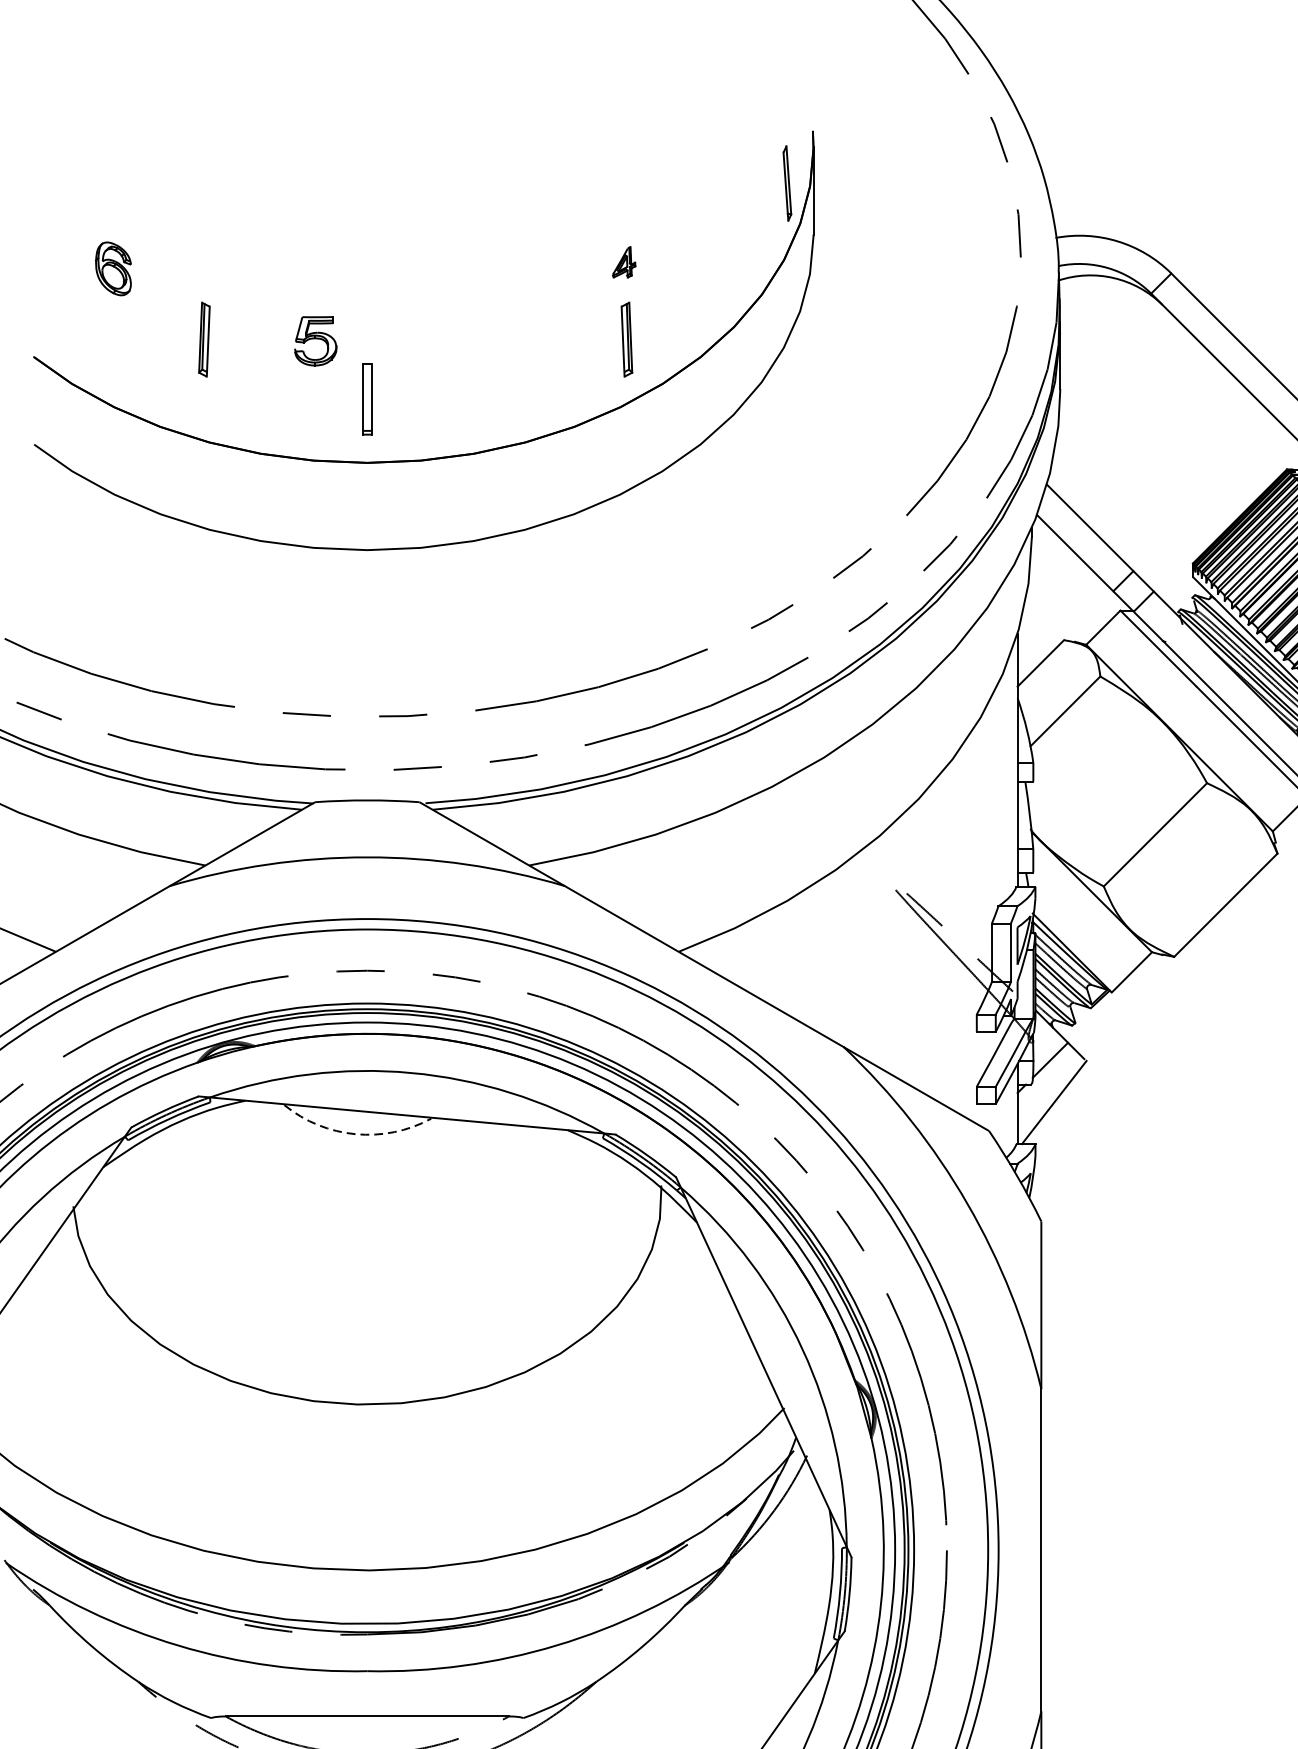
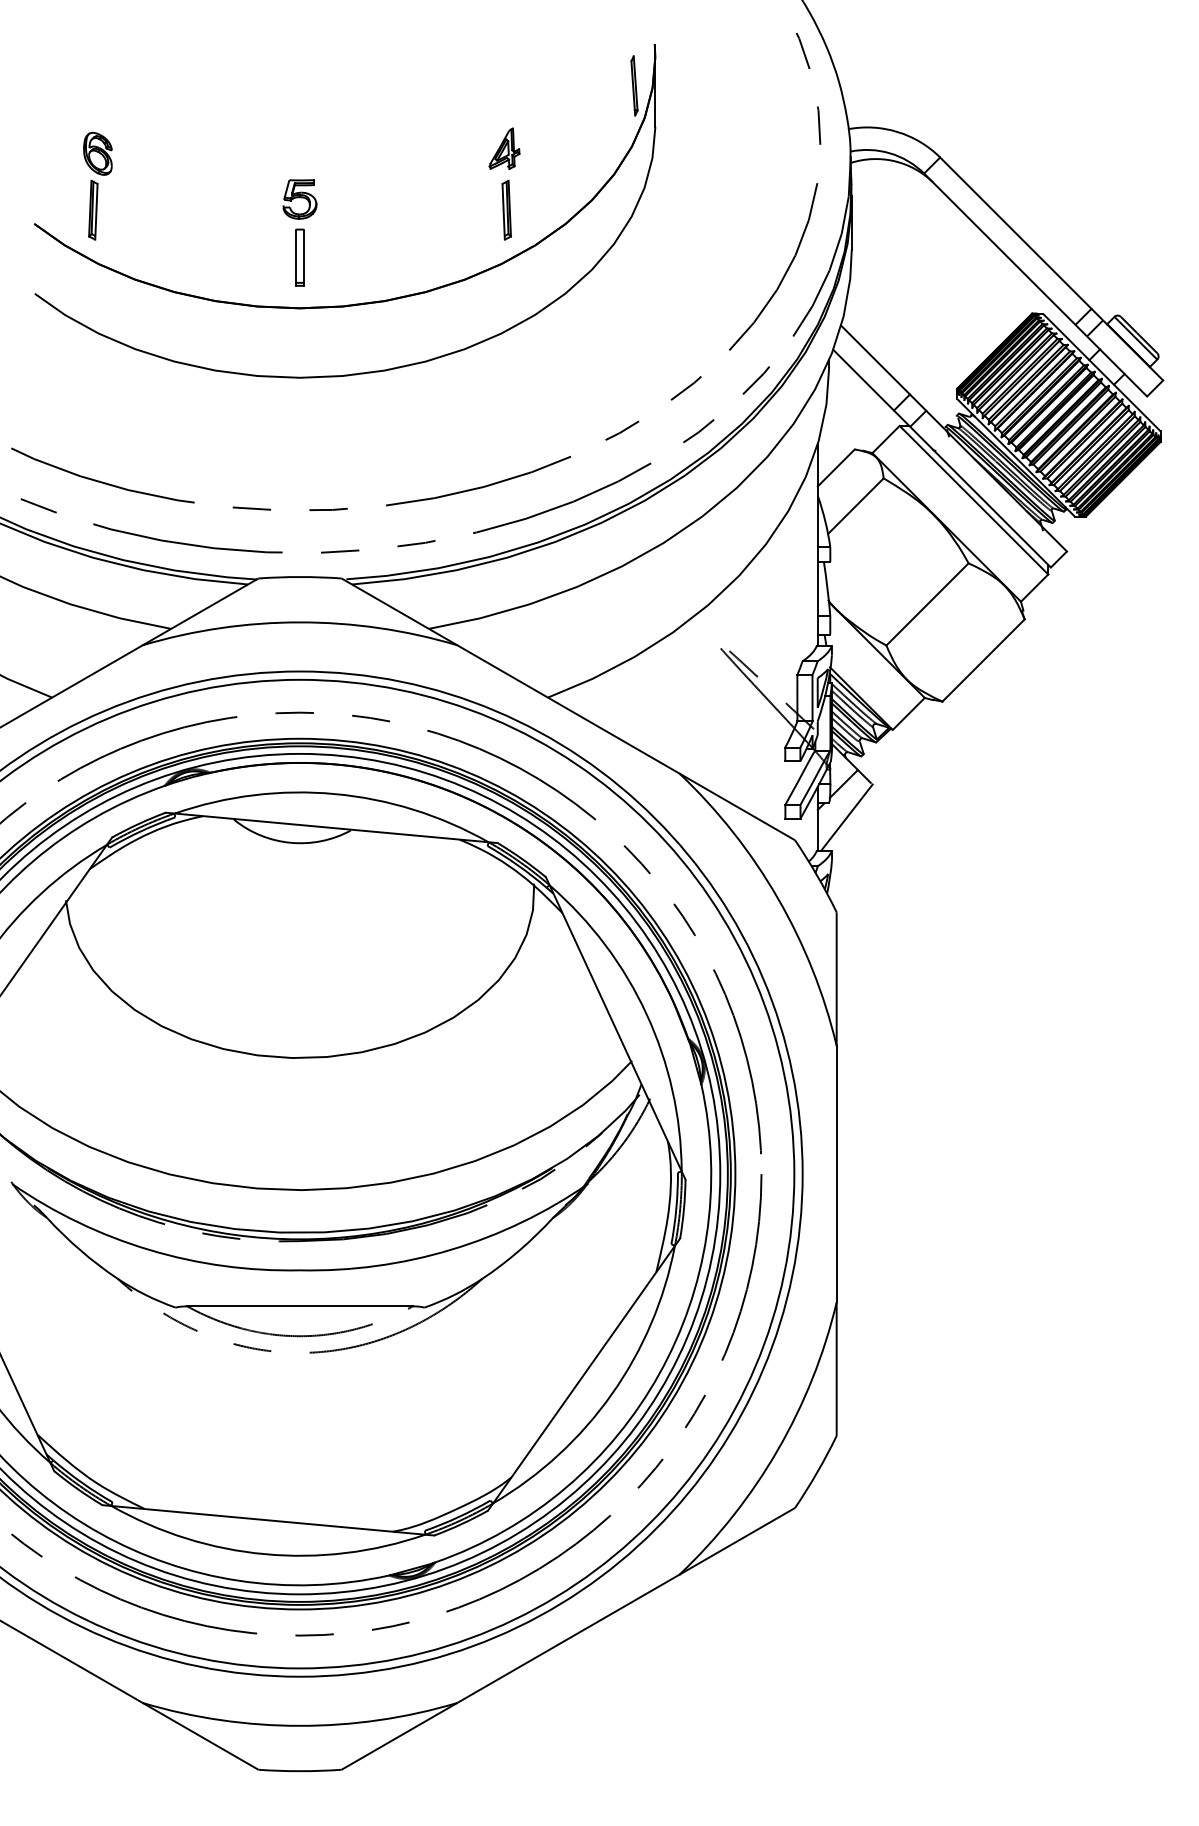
part: (624, 262) -> (504, 148), size x1.67
part: (204, 338) -> (93, 209), moved
part: (315, 341) -> (299, 199), moved
arc: (355, 1133) -> (290, 842), dashed -> solid

